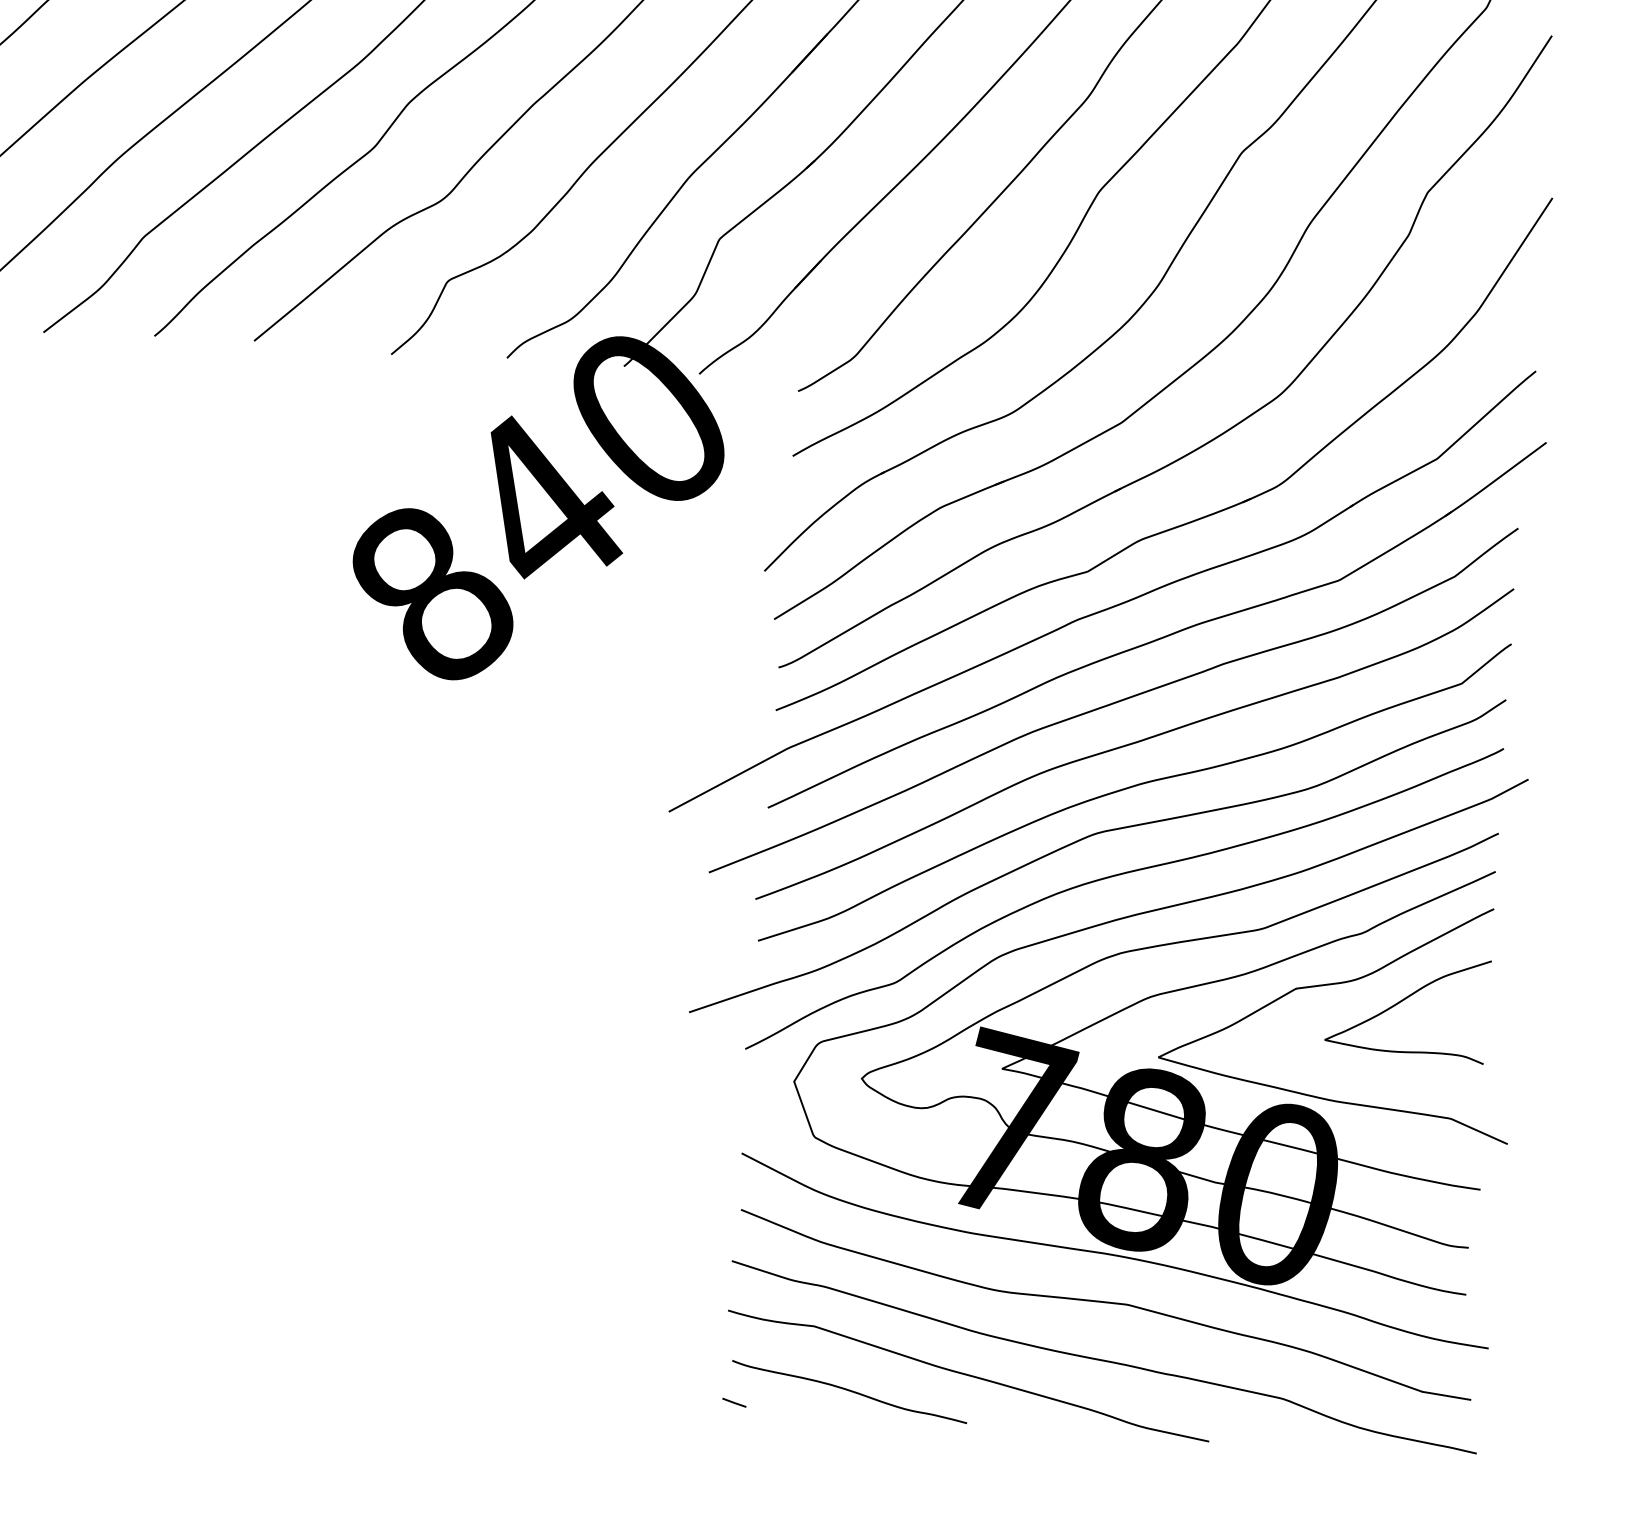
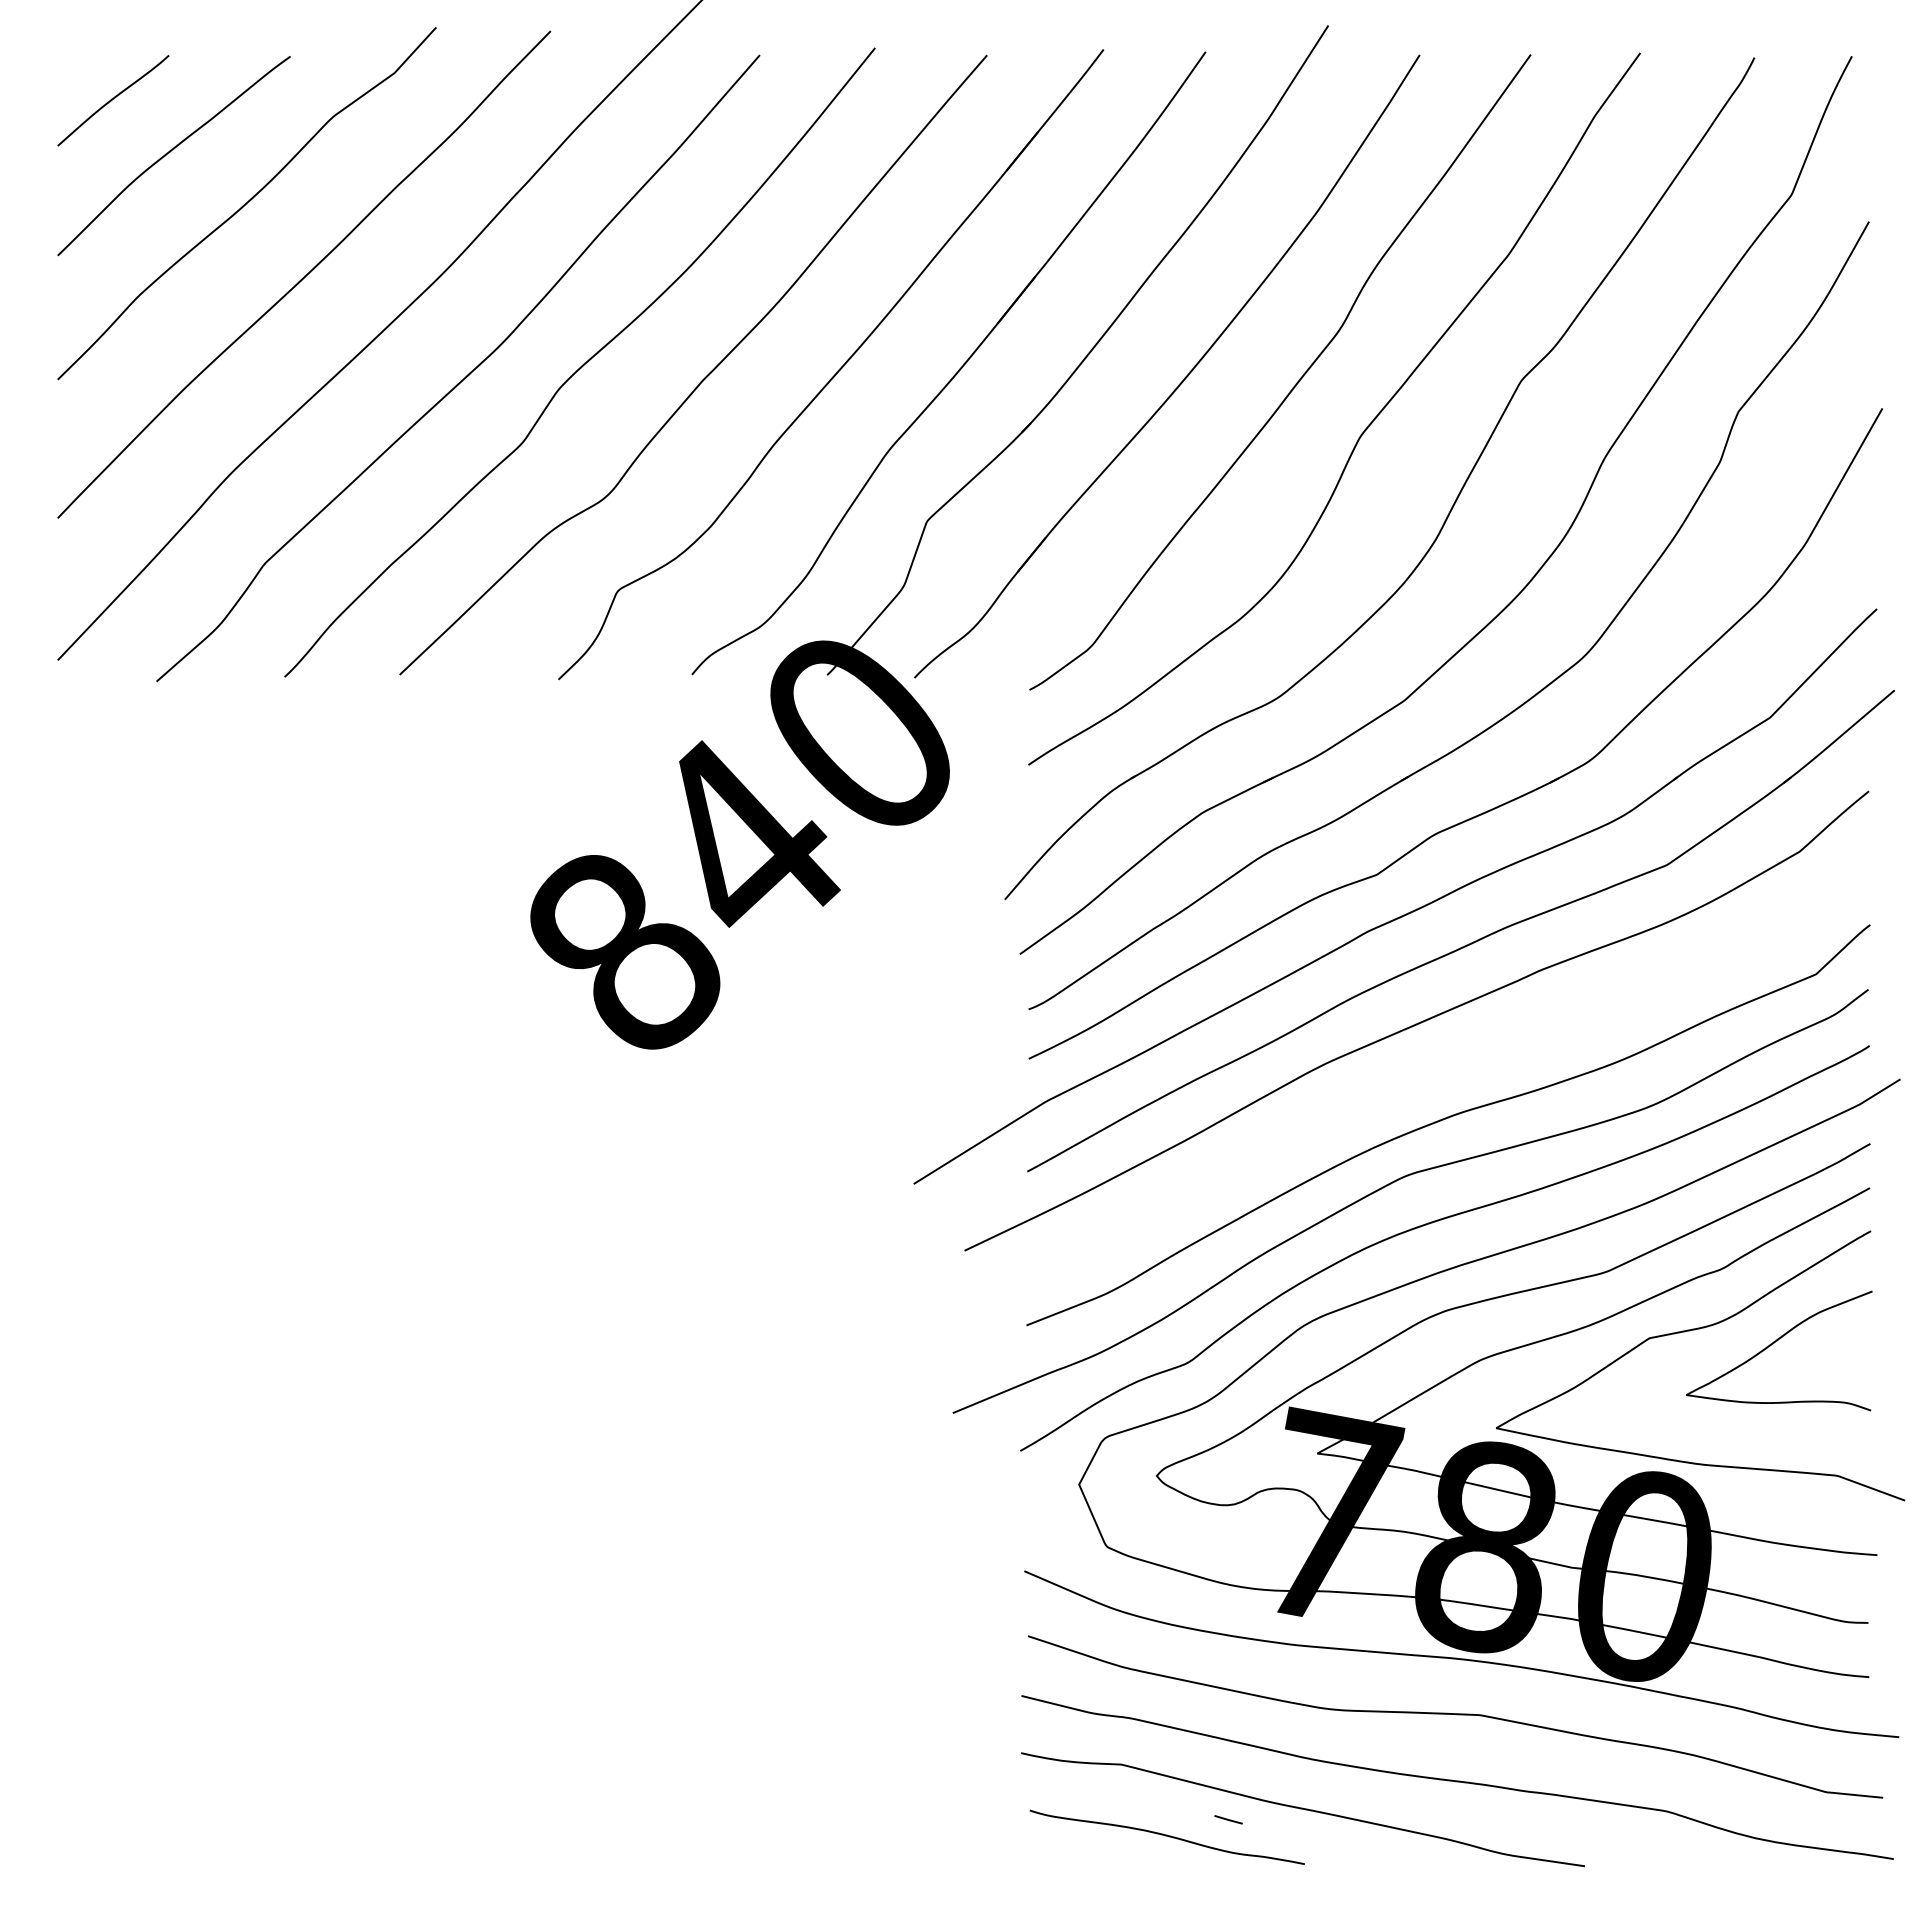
curve: (1134, 744) -> (1444, 1069), removed
line: (734, 1402) -> (1228, 1819), moved

